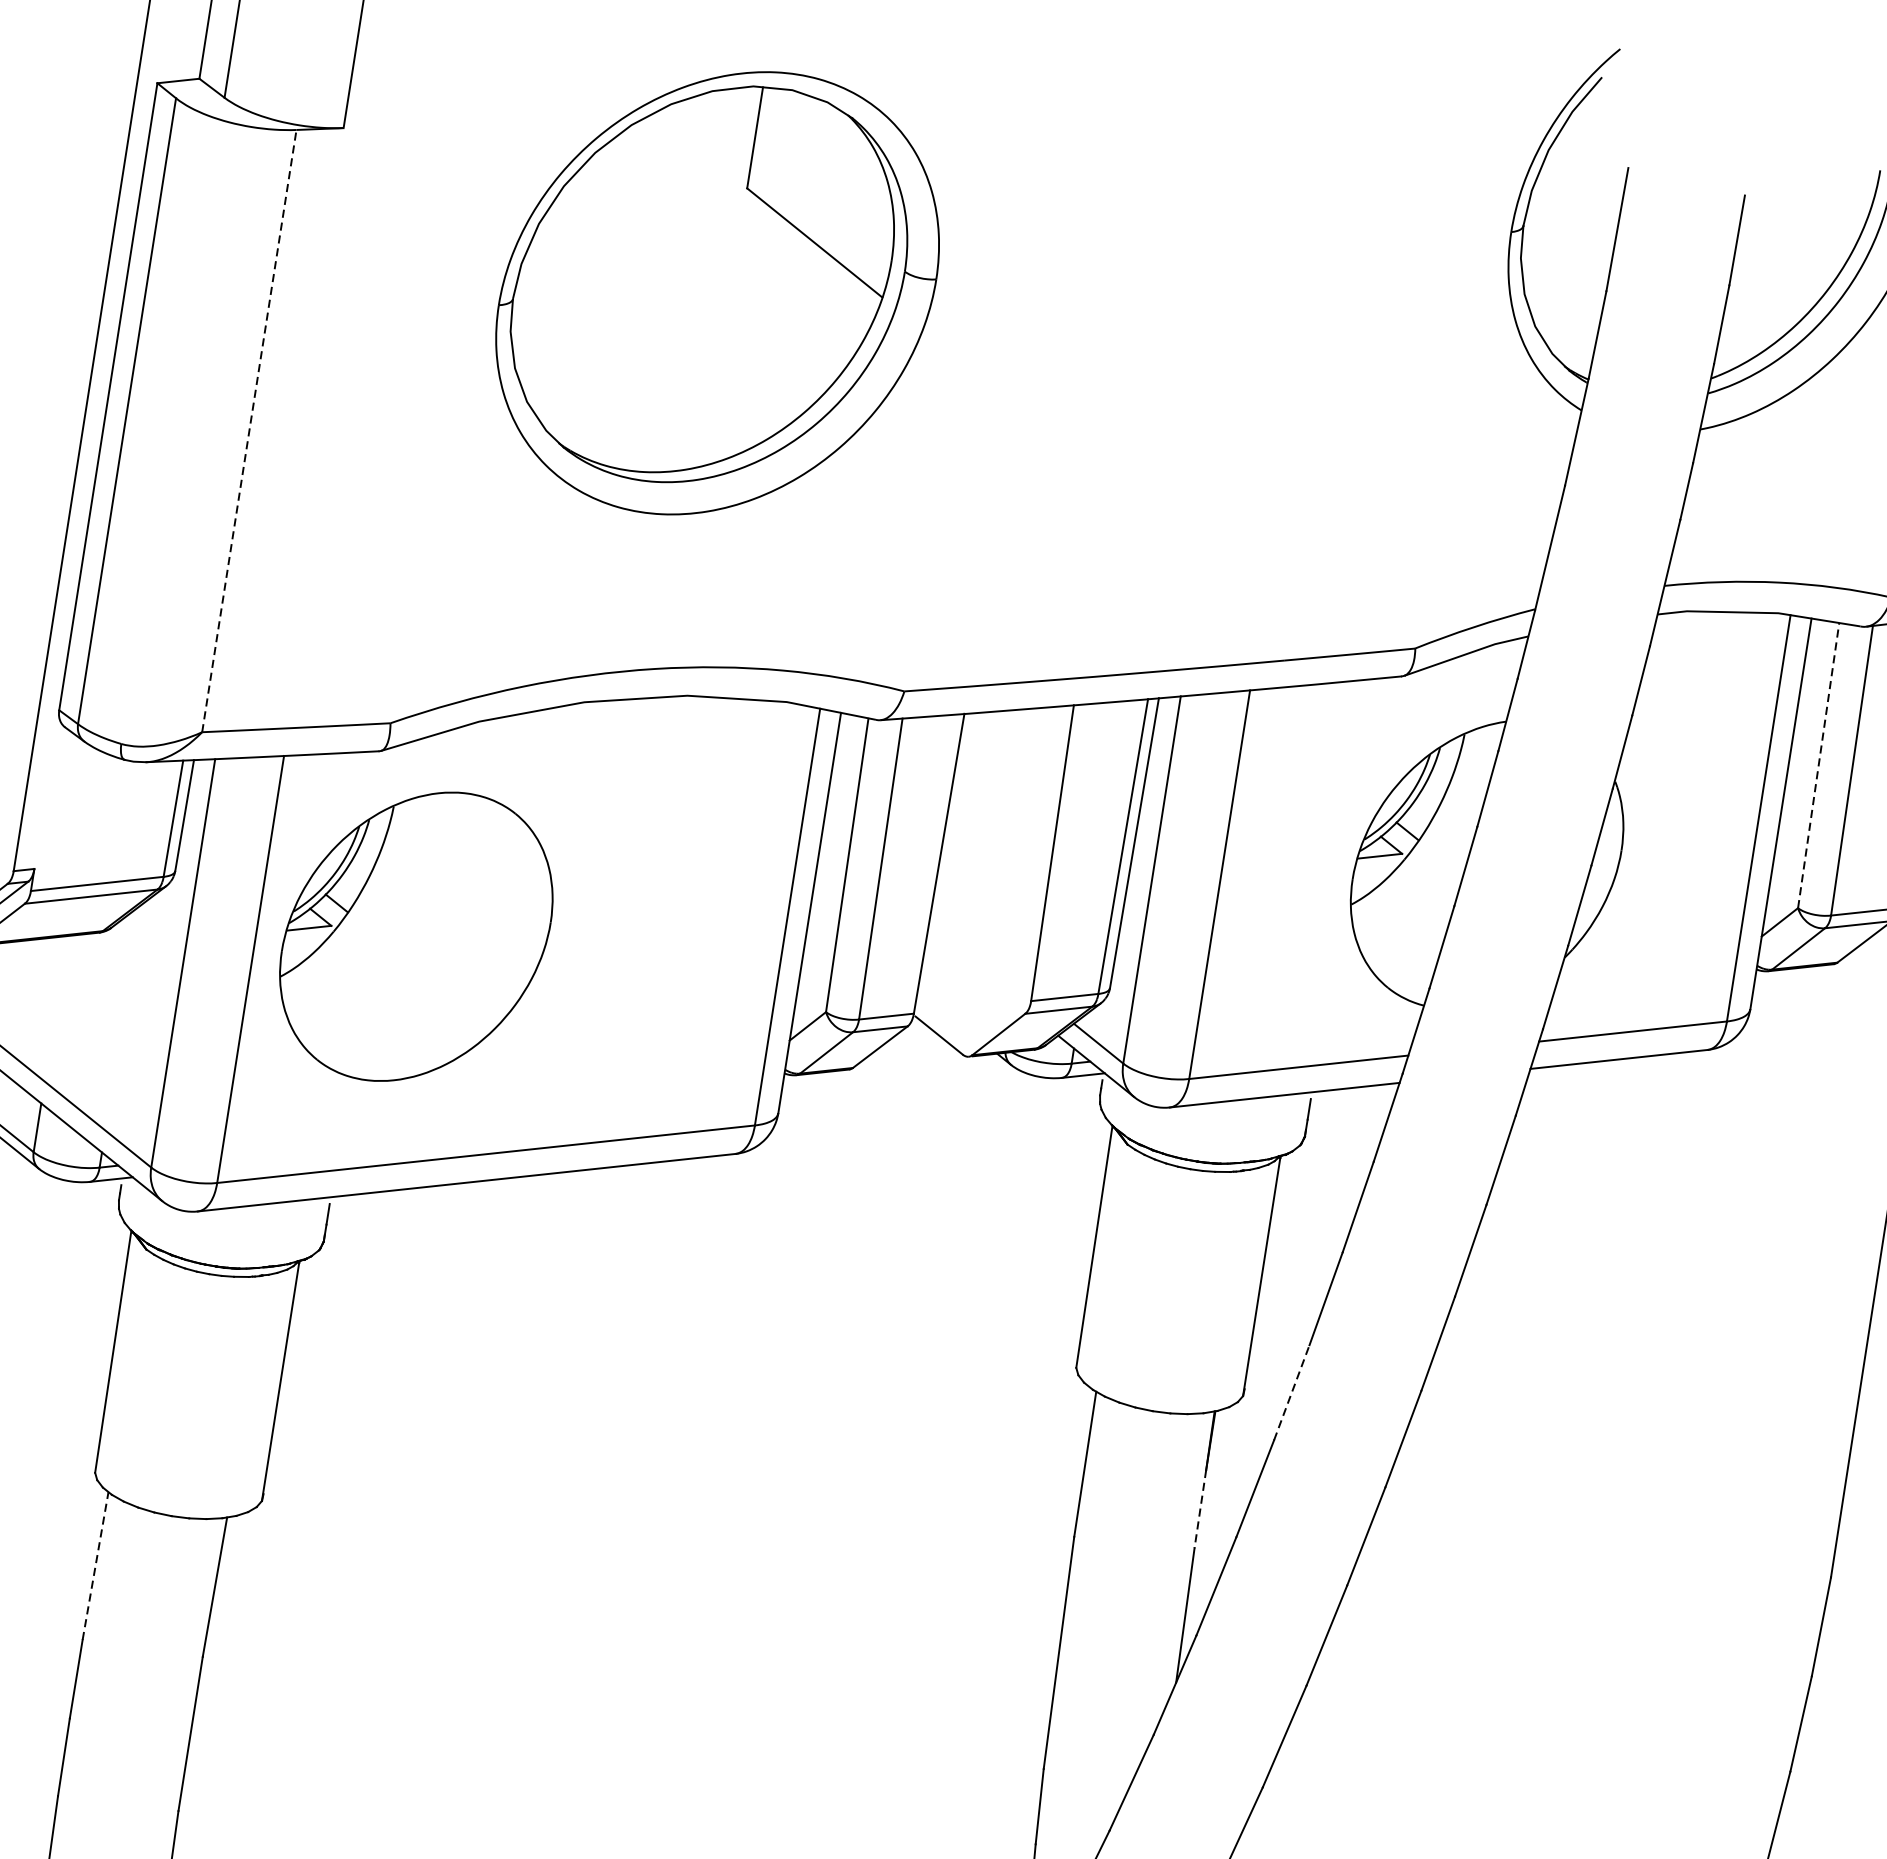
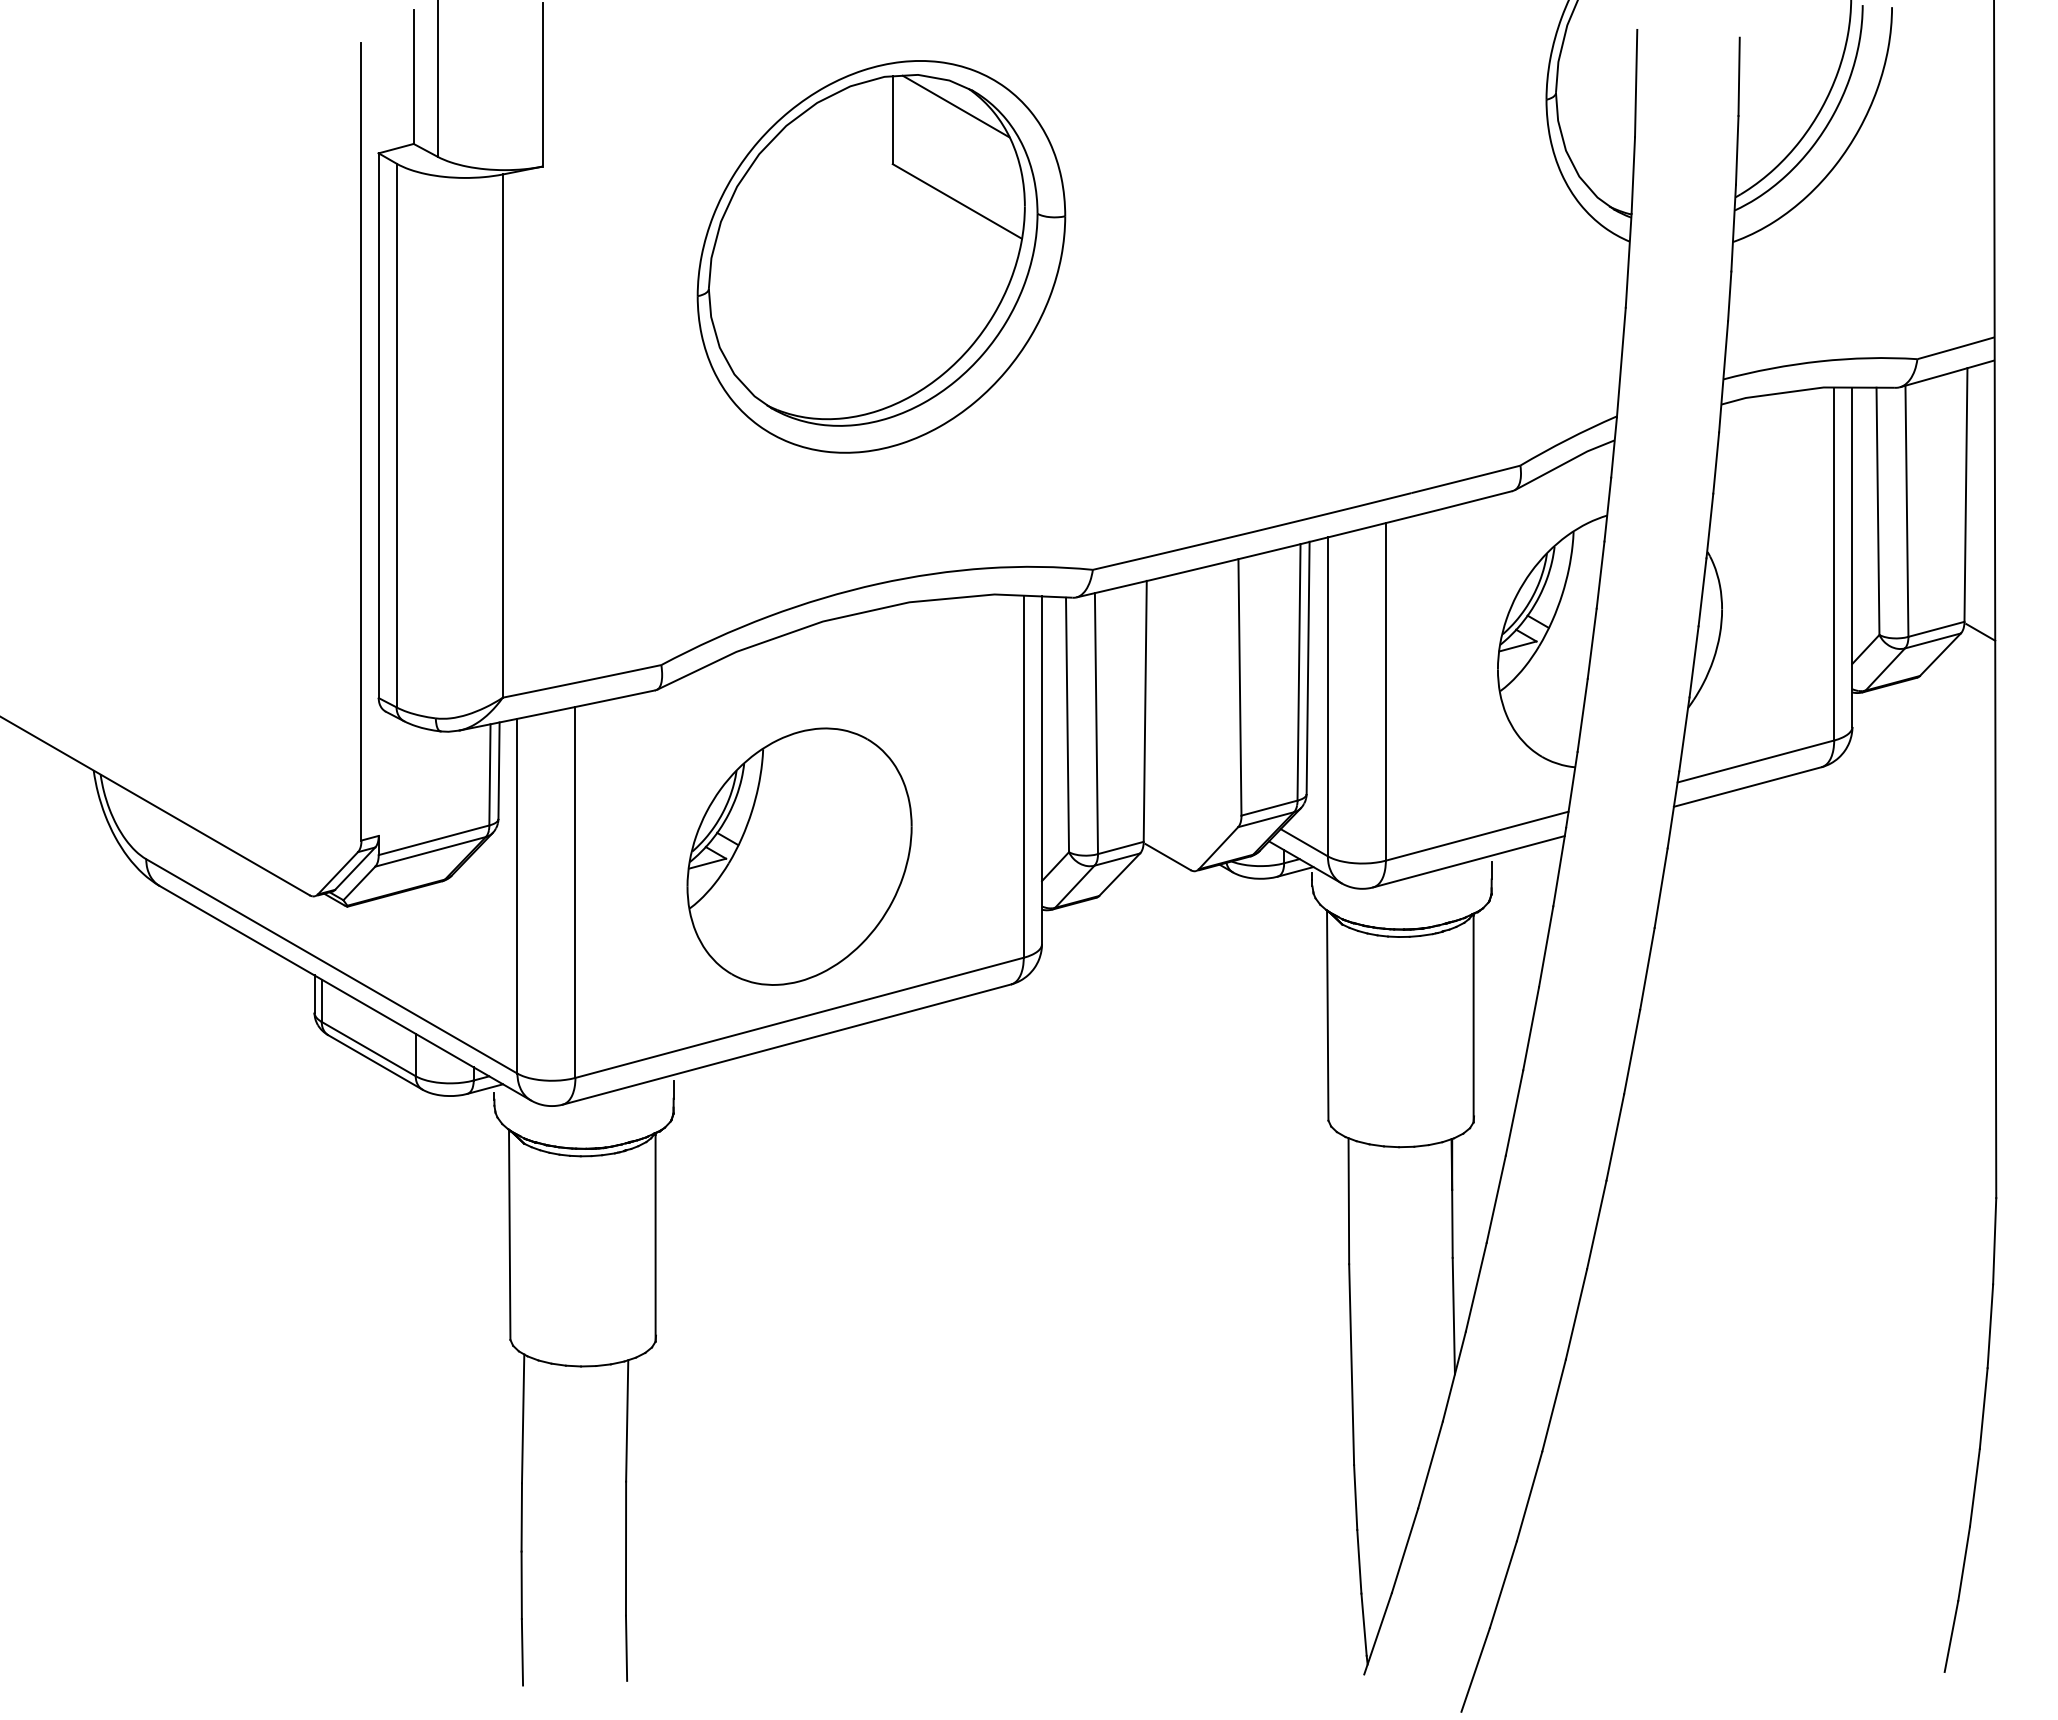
line: (829, 133) -> (955, 106), added
line: (248, 431) -> (502, 436), dashed -> solid
line: (1818, 765) -> (1877, 511), dashed -> solid
part: (416, 936) -> (799, 856), moved
line: (1291, 1393) -> (1514, 1113), dashed -> solid
line: (1200, 1509) -> (1452, 1224), dashed -> solid
line: (96, 1565) -> (523, 1418), dashed -> solid

